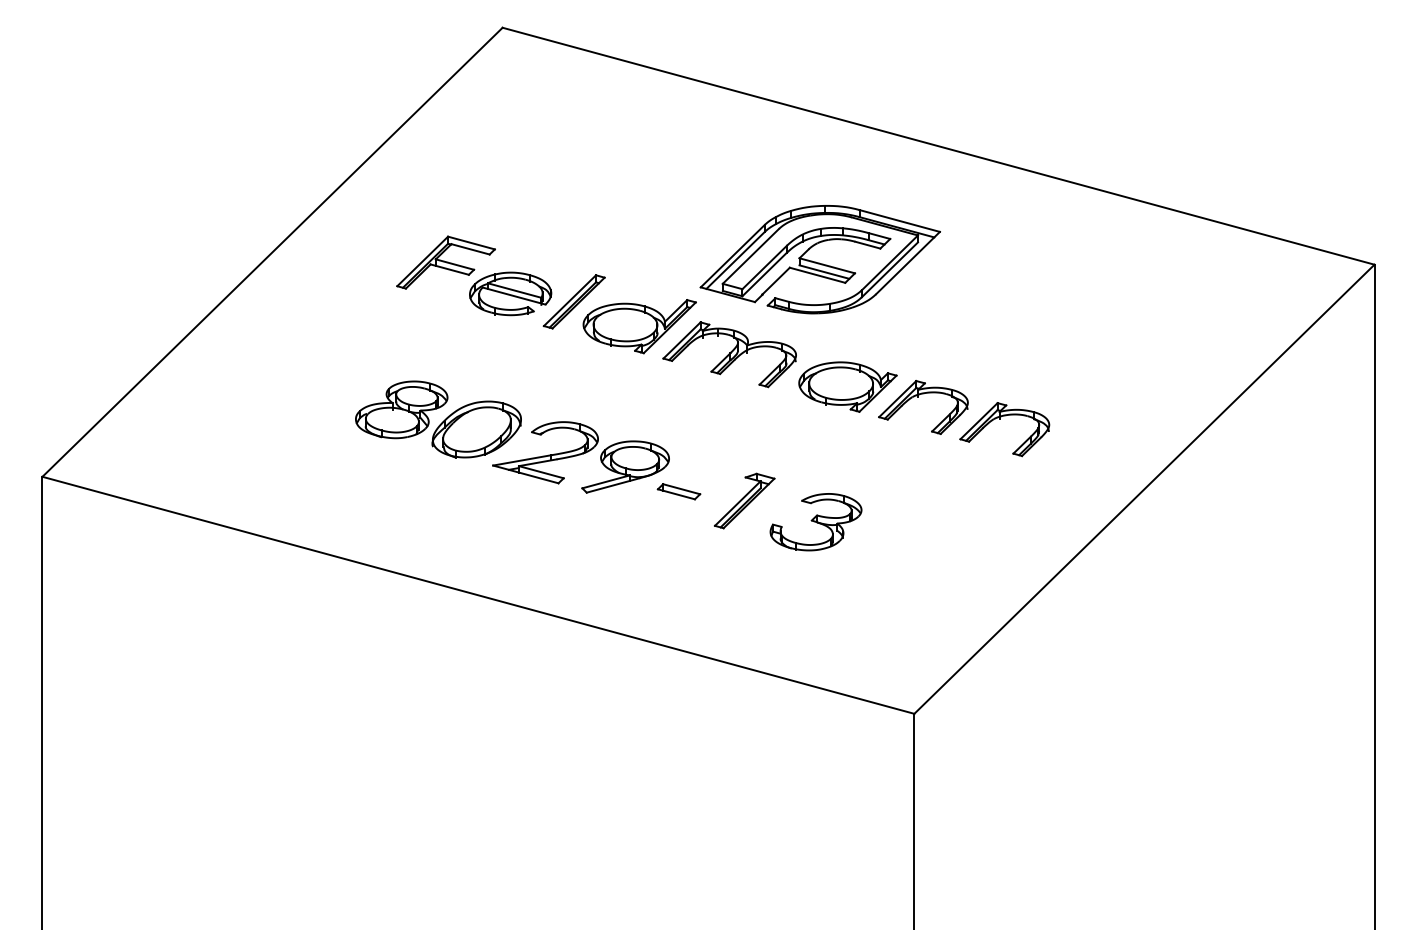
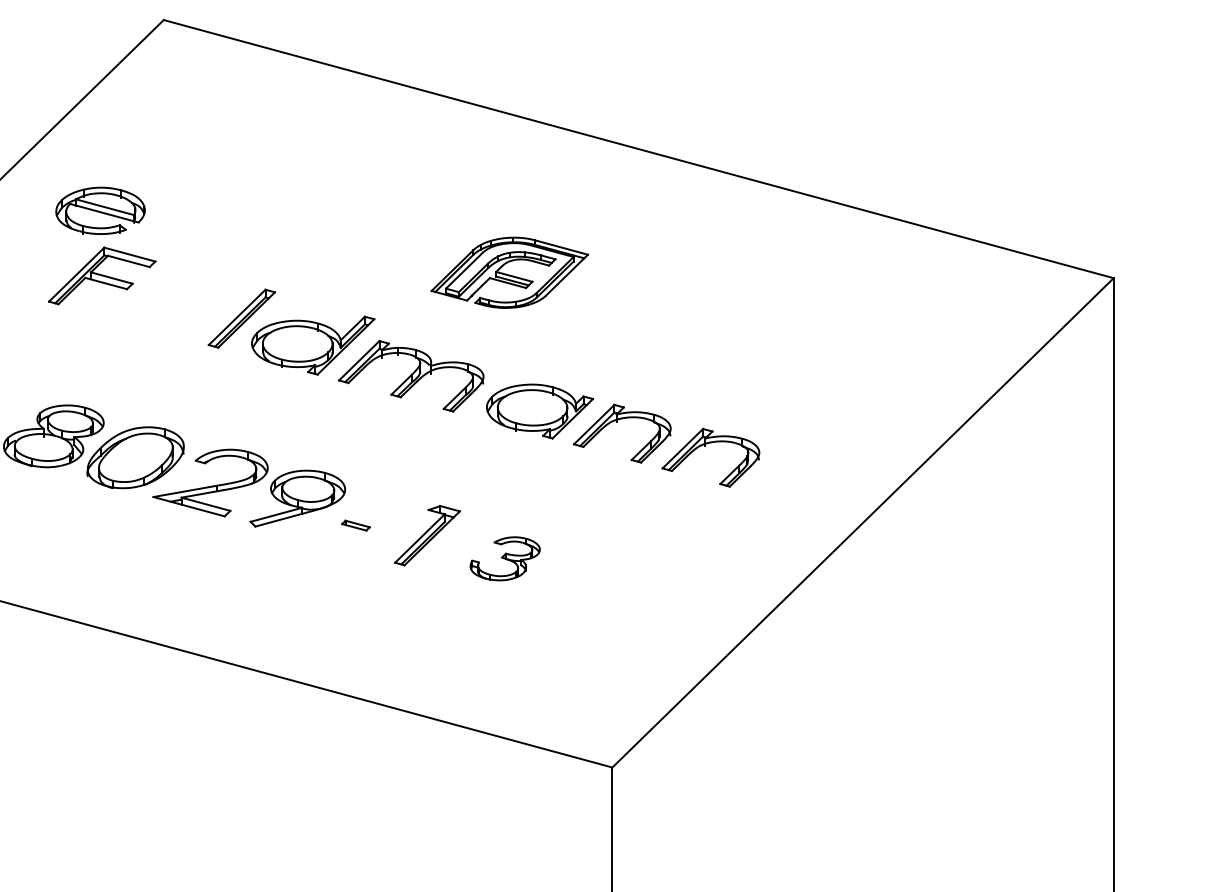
part: (819, 259) -> (509, 272), size x0.6
part: (510, 293) -> (100, 210), moved
part: (678, 491) -> (355, 525), size x0.6
part: (815, 522) -> (504, 559), size x0.7

